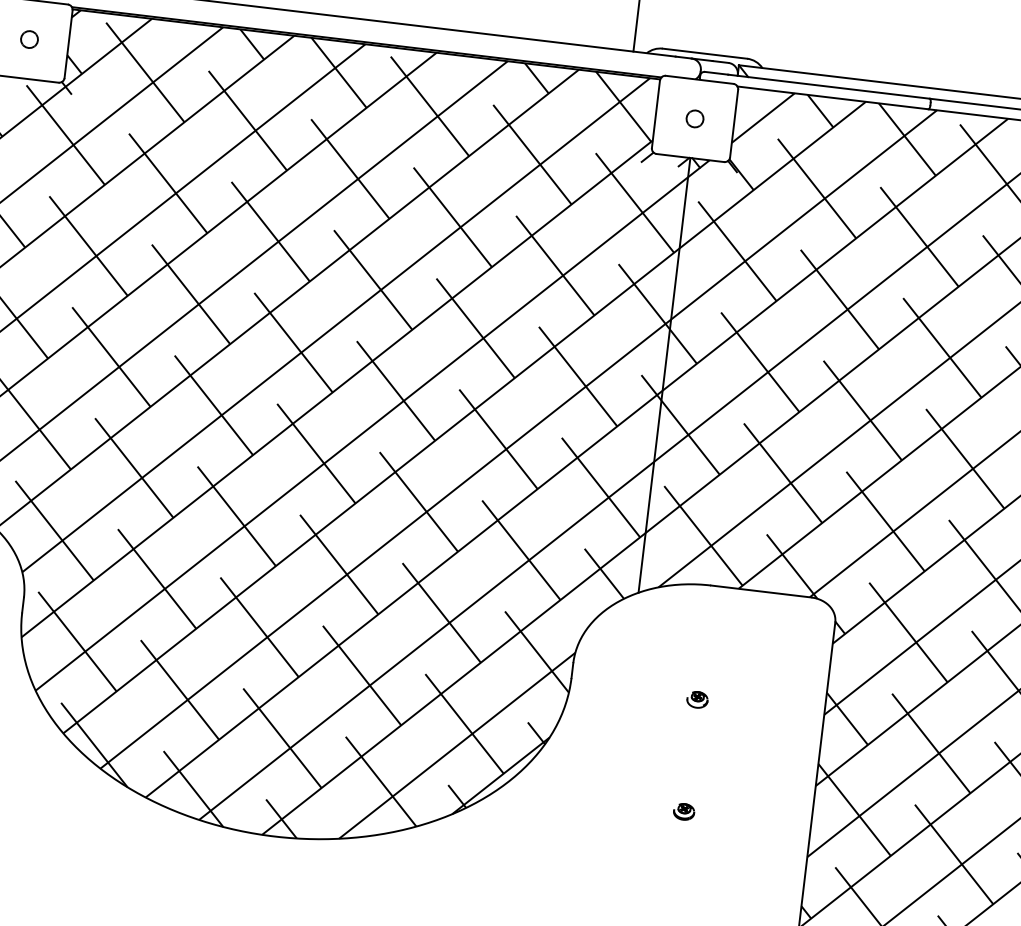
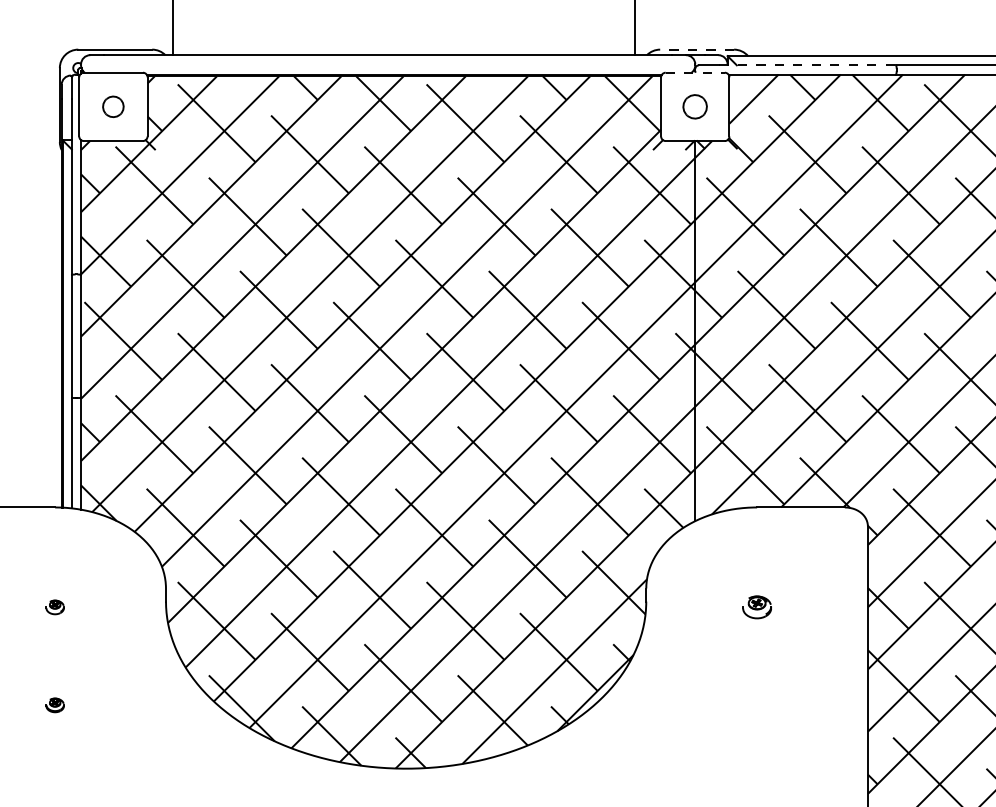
part: (29, 39) -> (113, 106), size x1.4
line: (705, 53) -> (697, 49), solid -> dashed
line: (699, 79) -> (695, 72), solid -> dashed
line: (829, 86) -> (807, 65), solid -> dashed
part: (695, 118) -> (695, 106), size x1.6
part: (696, 699) -> (756, 607), size x1.6
part: (683, 811) -> (756, 705), removed

